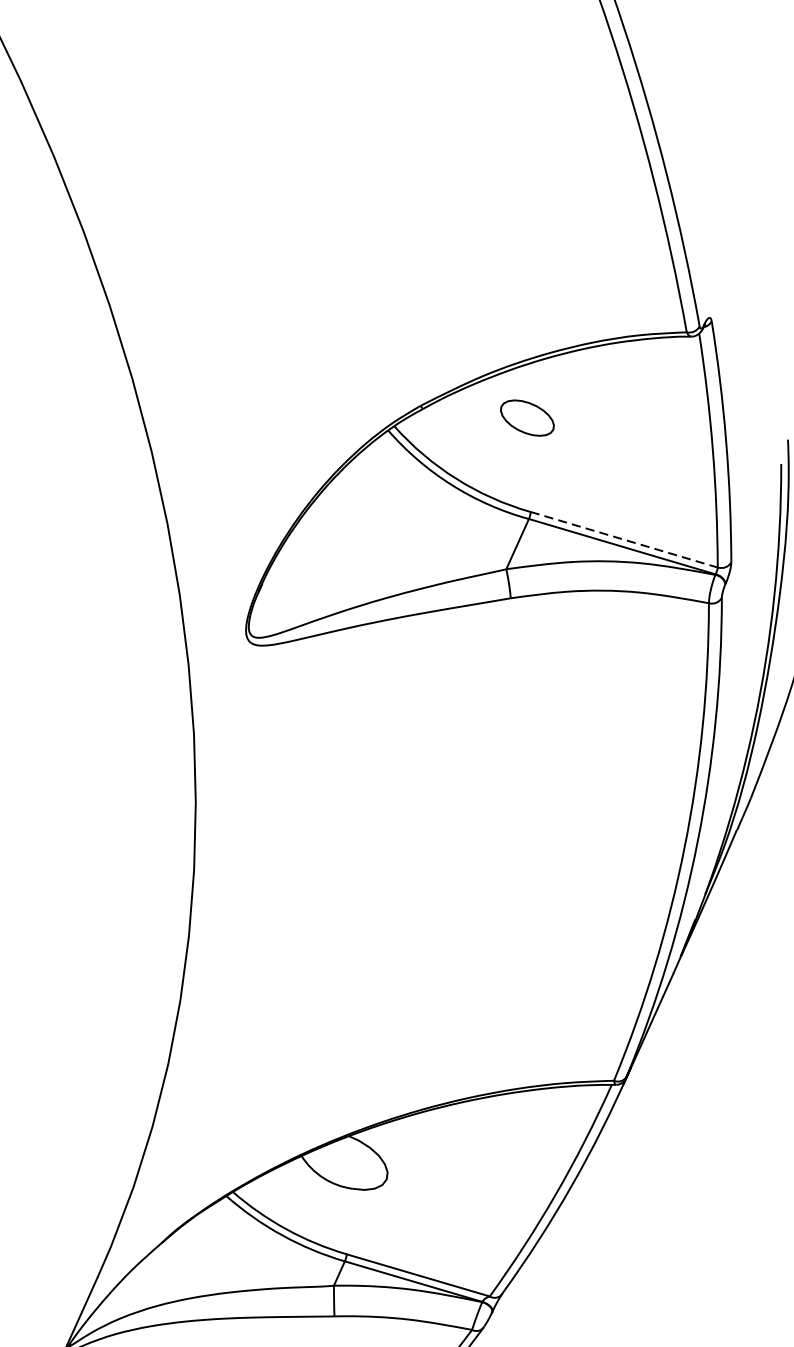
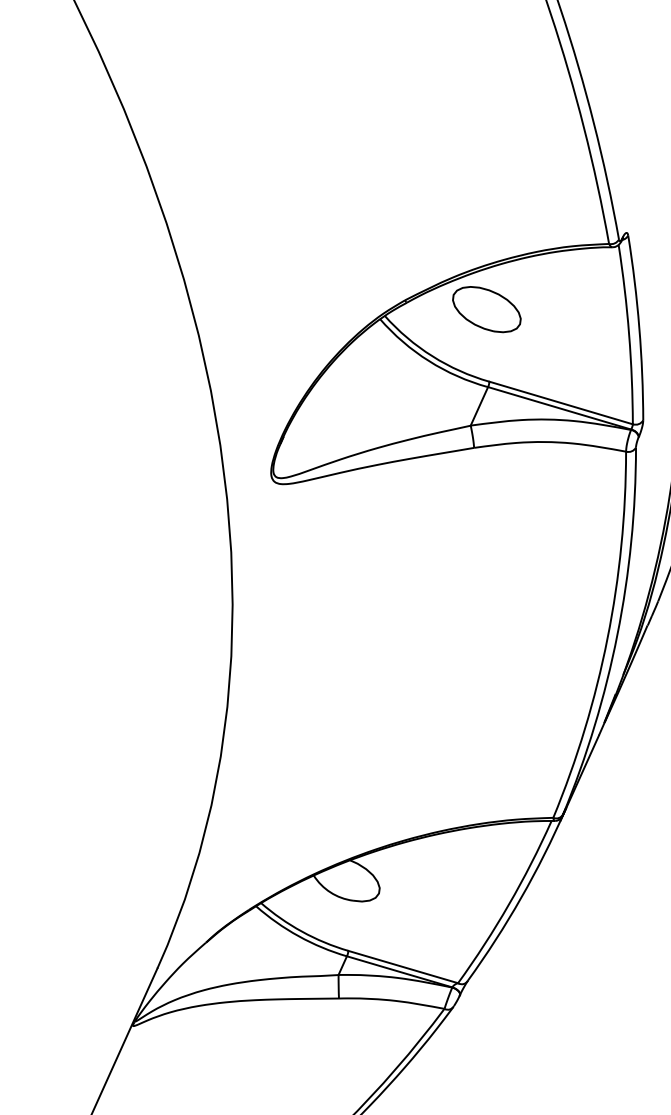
part: (526, 417) -> (486, 309), size x1.67
line: (624, 540) -> (561, 403), dashed -> solid

